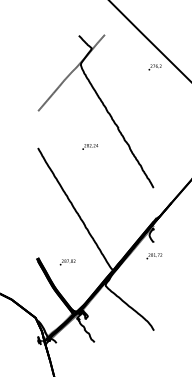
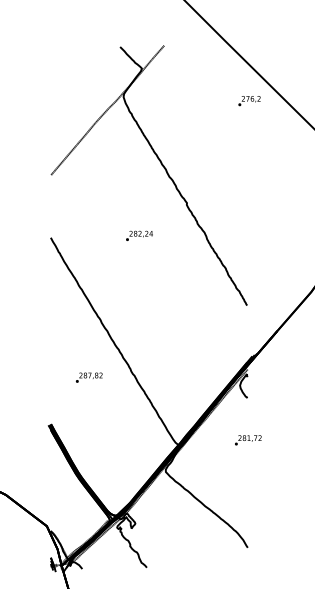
text: (154, 256) -> (248, 440), moved
text: (67, 262) -> (88, 377), moved

